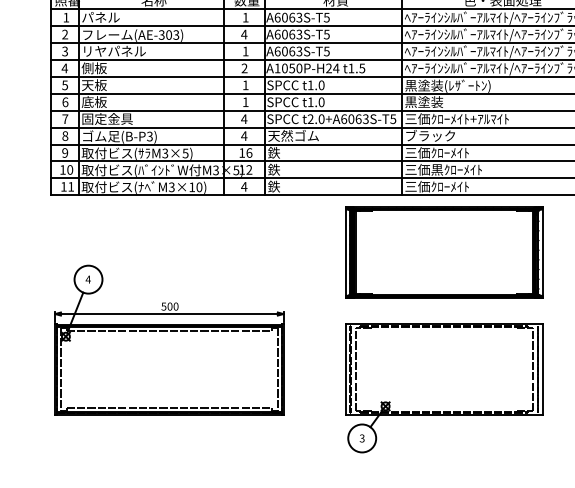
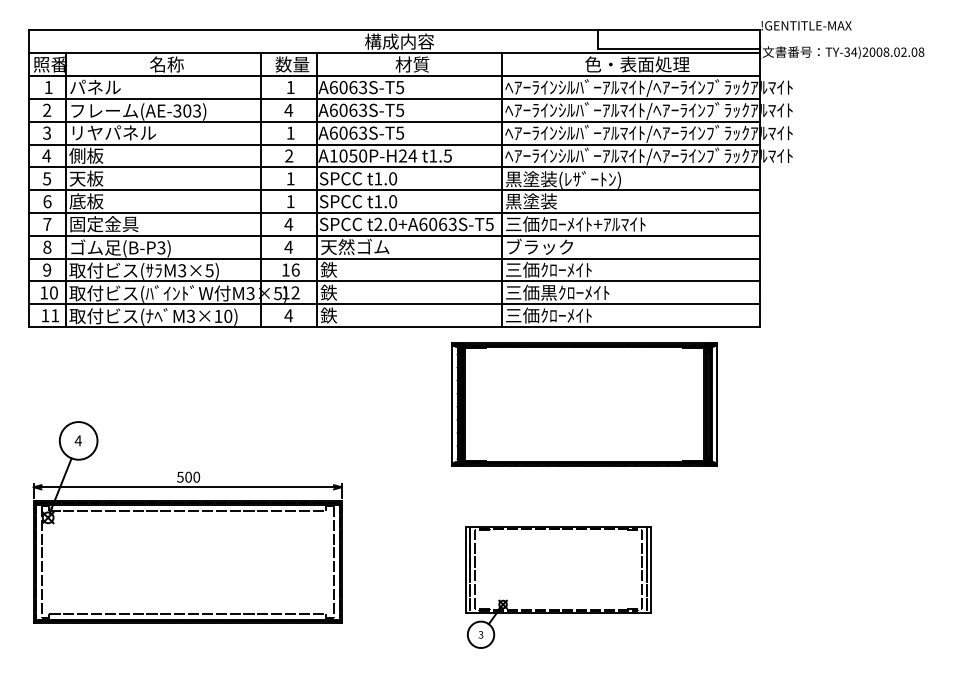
part: (444, 252) -> (584, 404), moved
part: (444, 388) -> (558, 587), size x0.7

